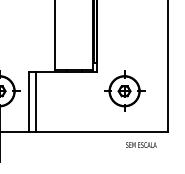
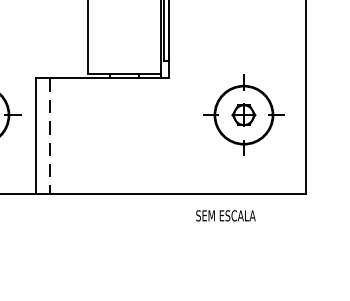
part: (124, 90) -> (243, 113), moved
line: (35, 101) -> (49, 135), solid -> dashed
text: (141, 144) -> (226, 214), moved

